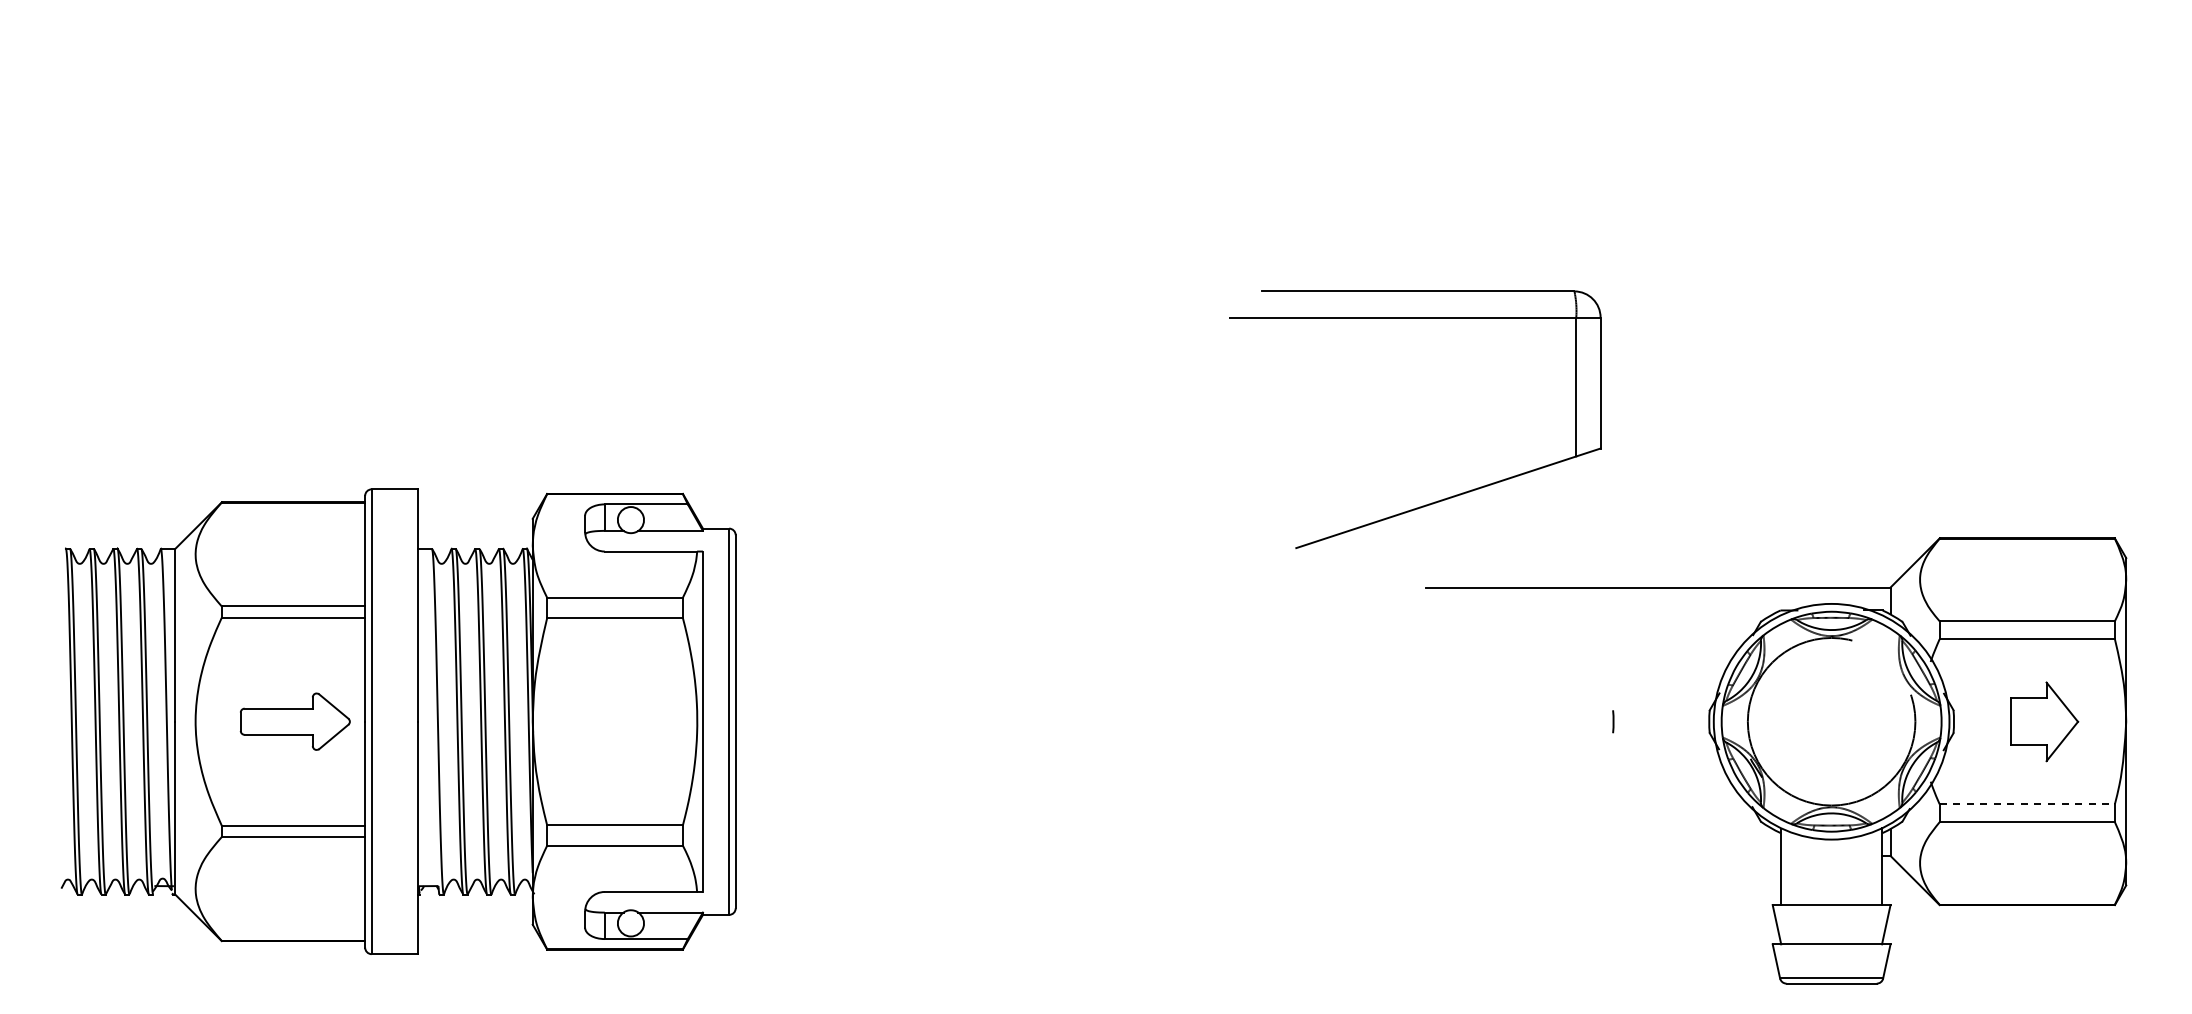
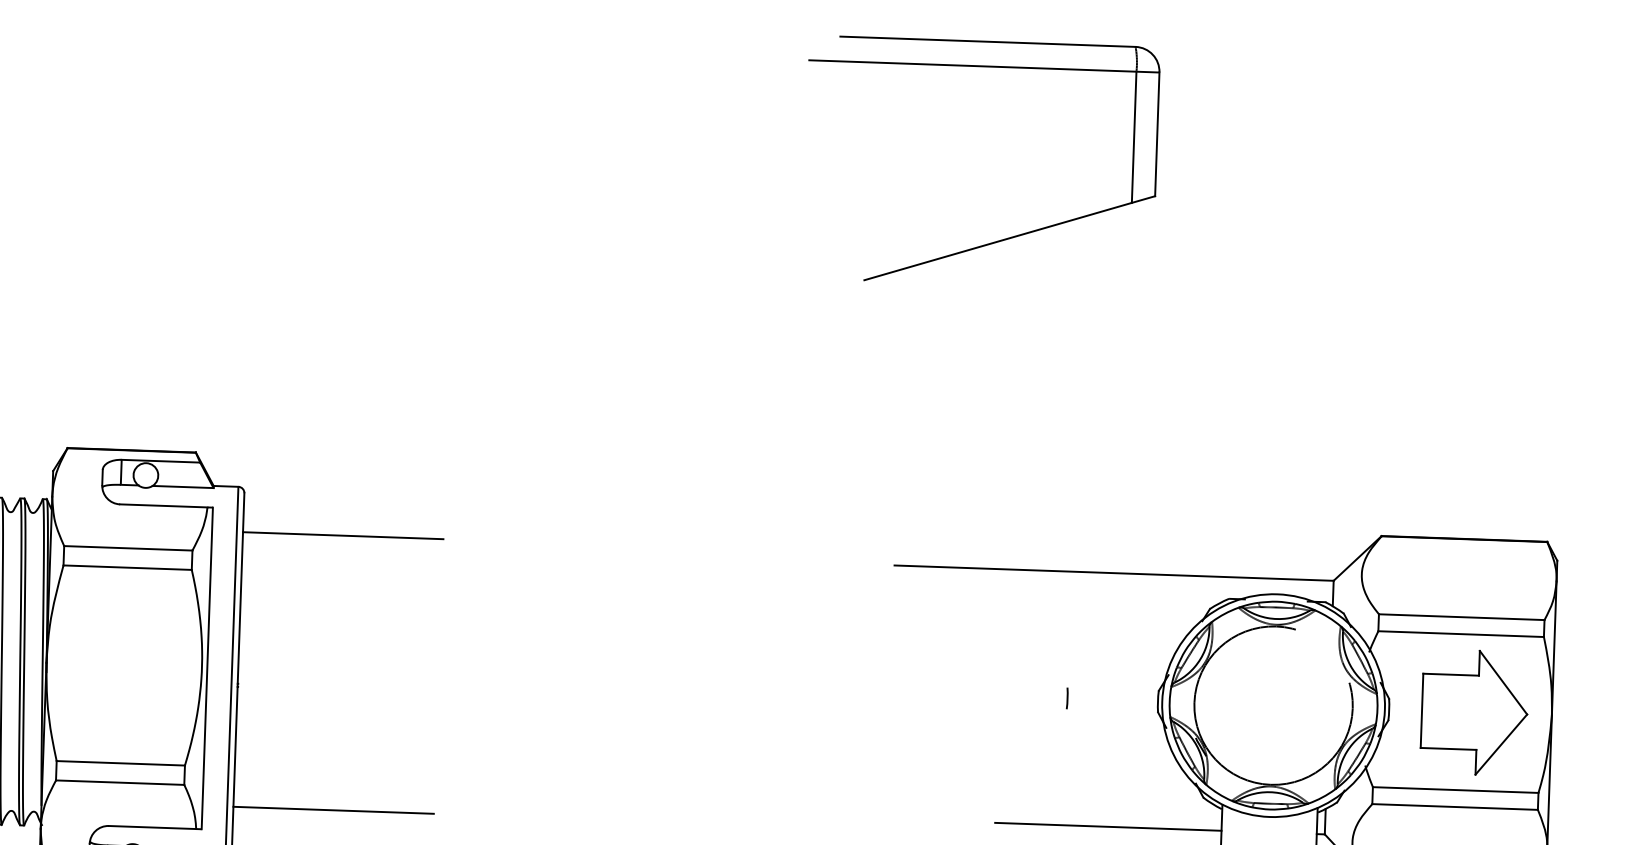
part: (1437, 500) -> (999, 239), moved
line: (841, 576) -> (342, 535), added
part: (2044, 721) -> (1474, 712), size x1.67
line: (2027, 804) -> (1455, 790), dashed -> solid
line: (1661, 855) -> (1108, 826), added
line: (841, 867) -> (333, 810), added

